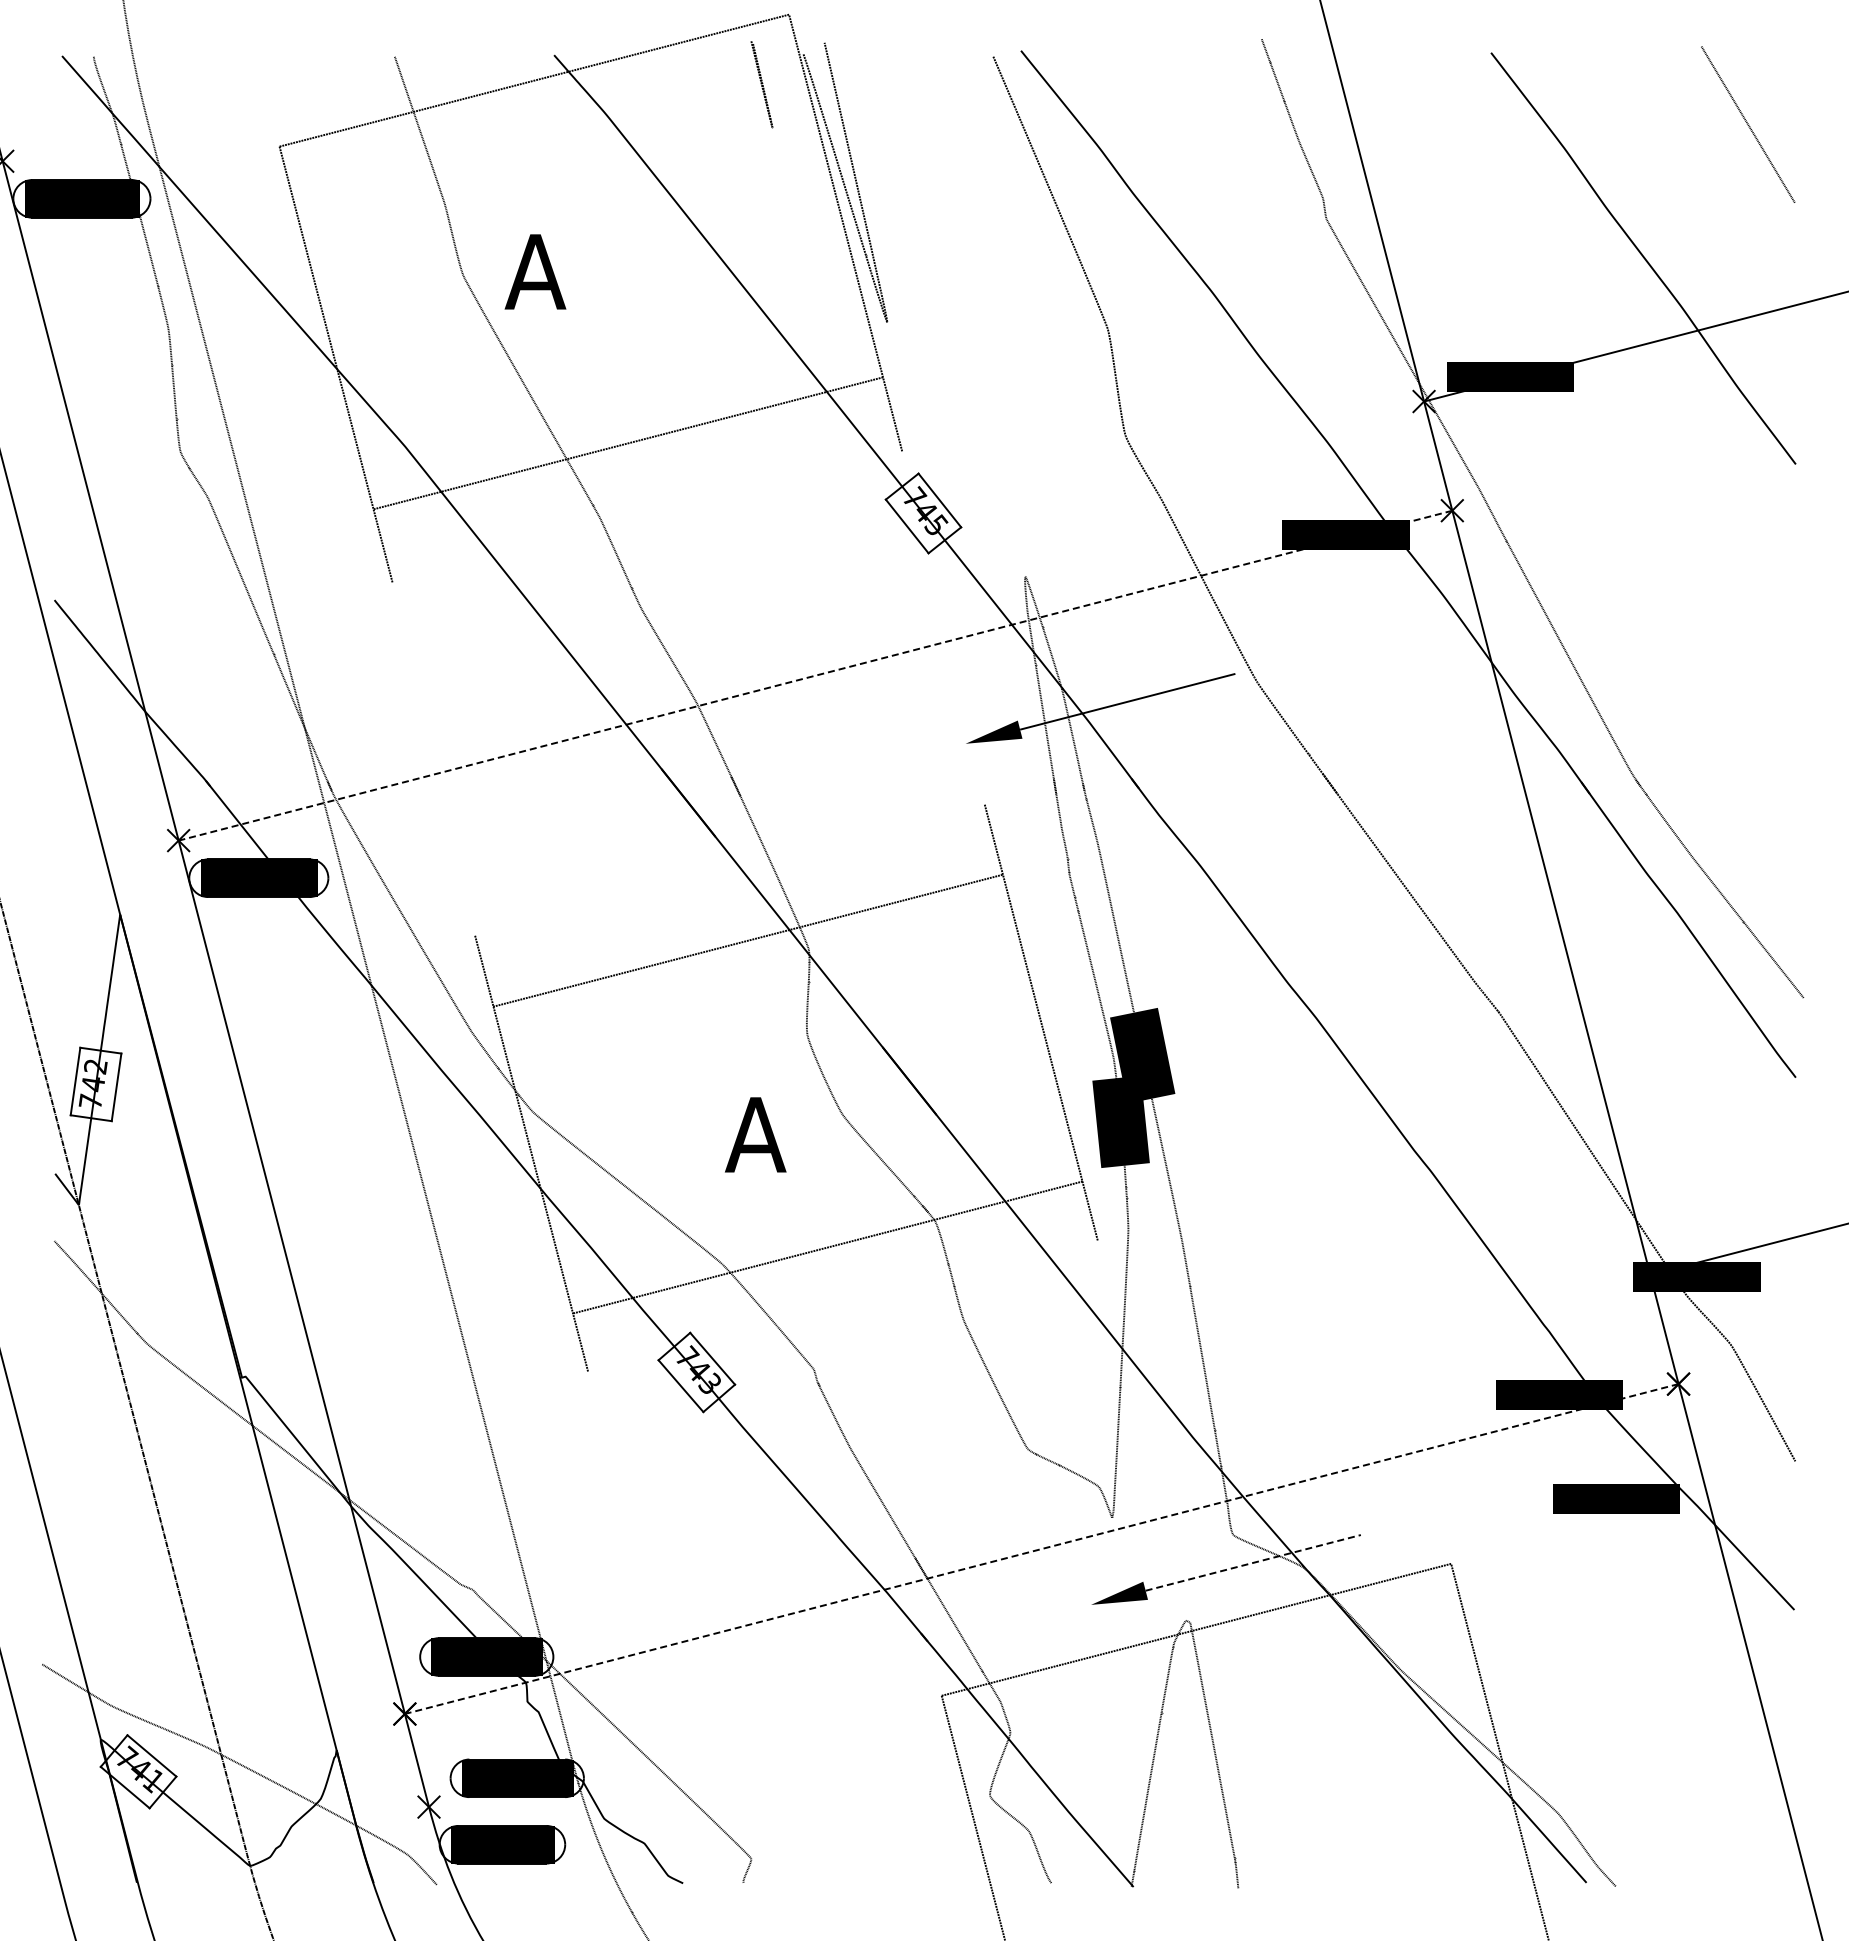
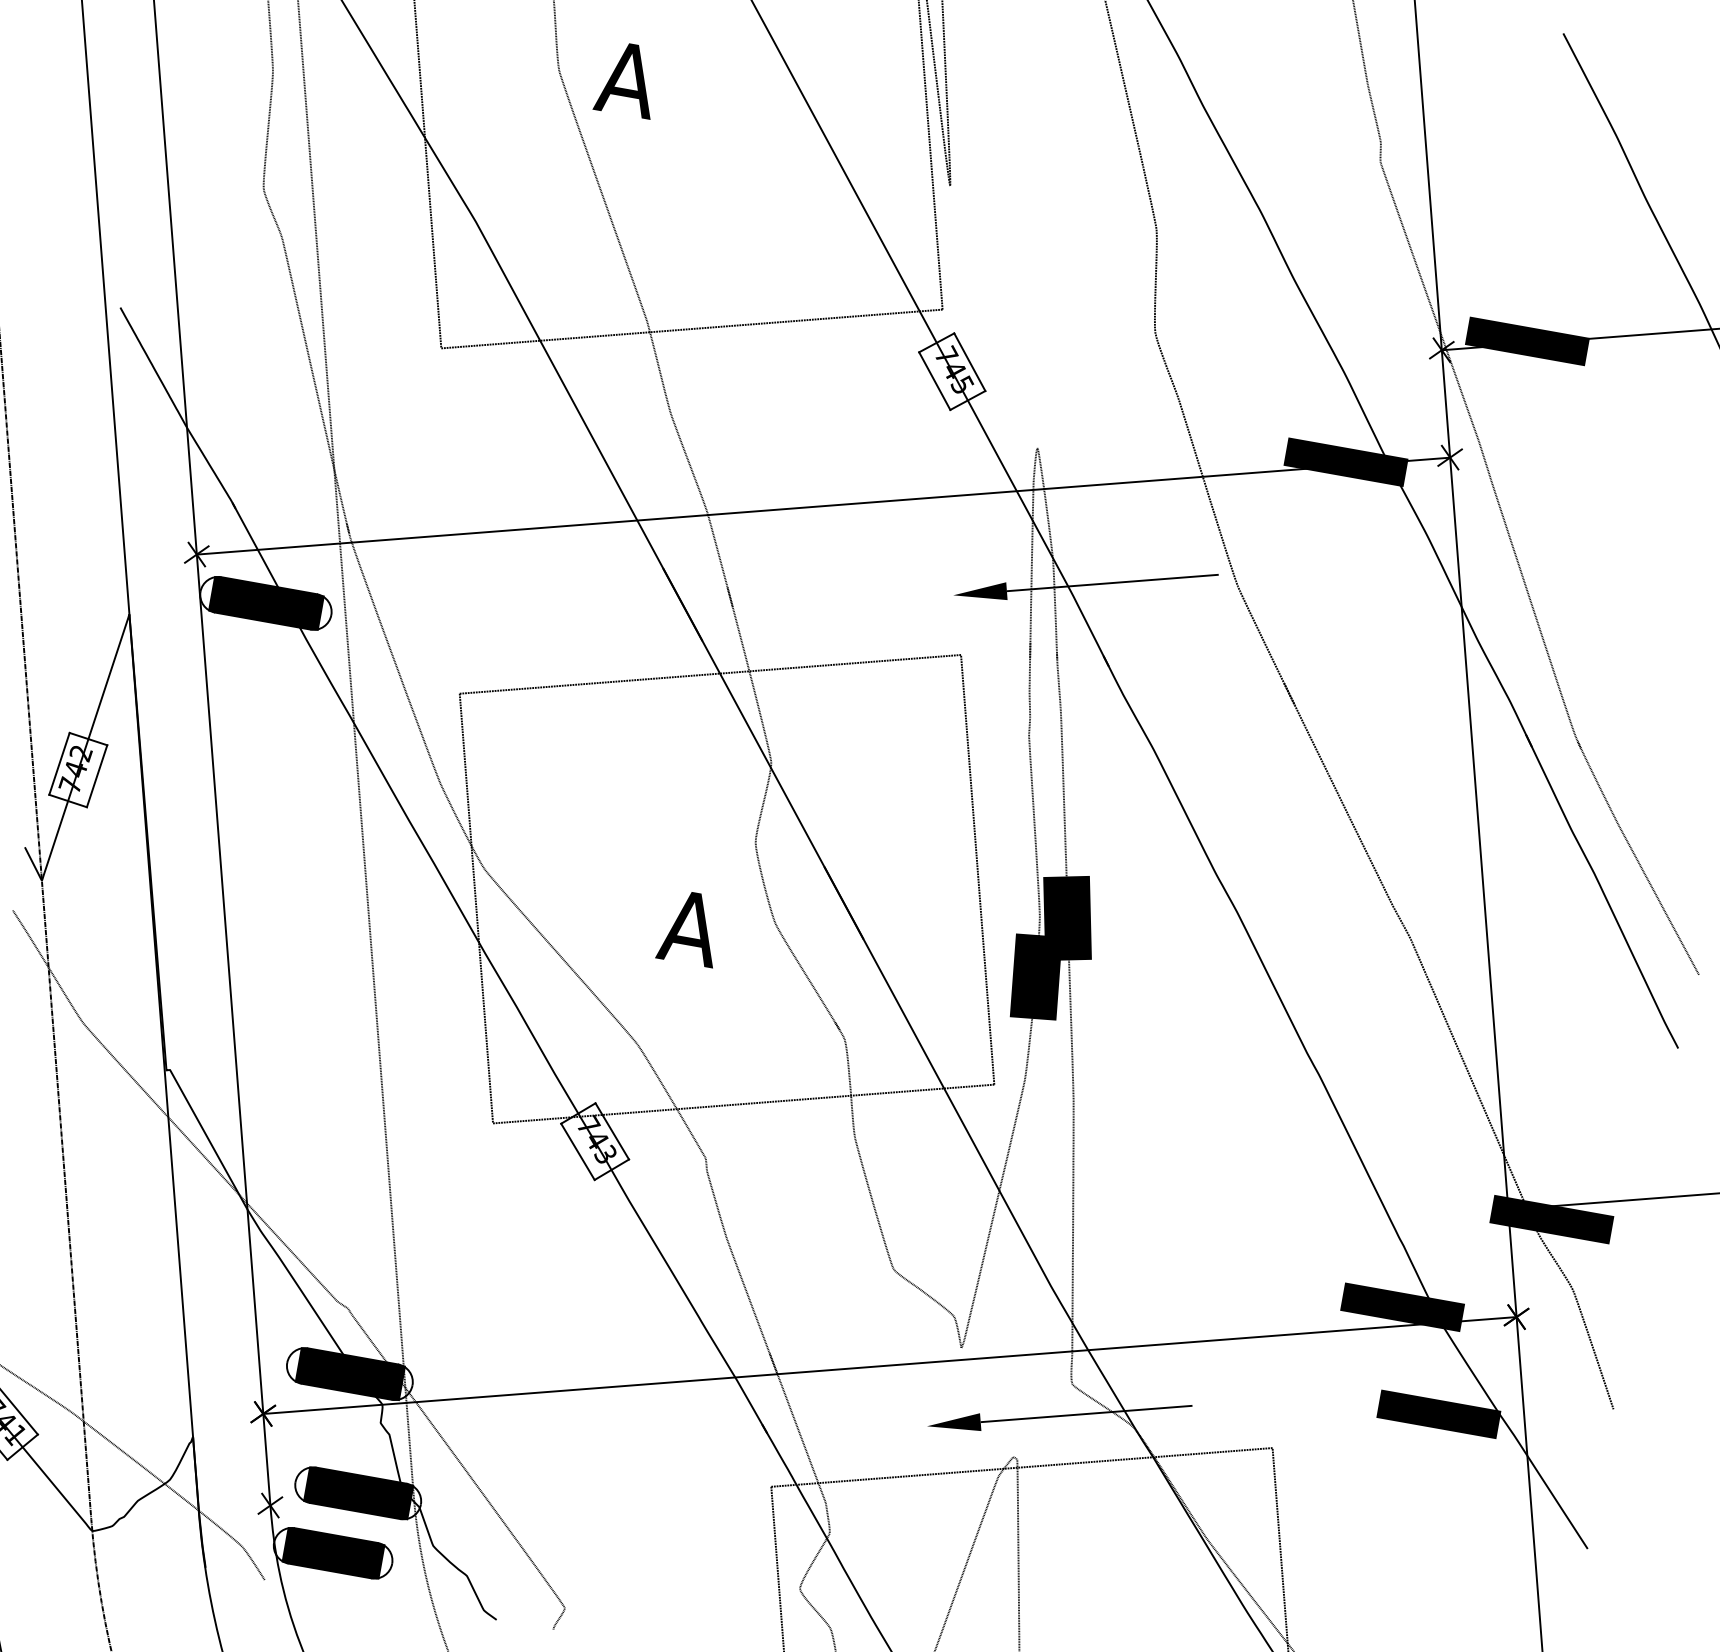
line: (628, 443) -> (691, 329), moved
line: (815, 675) -> (823, 505), dashed -> solid
line: (747, 940) -> (710, 674), moved
line: (827, 1247) -> (743, 1104), moved
line: (1041, 1549) -> (889, 1365), dashed -> solid
line: (1253, 1562) -> (1086, 1413), dashed -> solid

